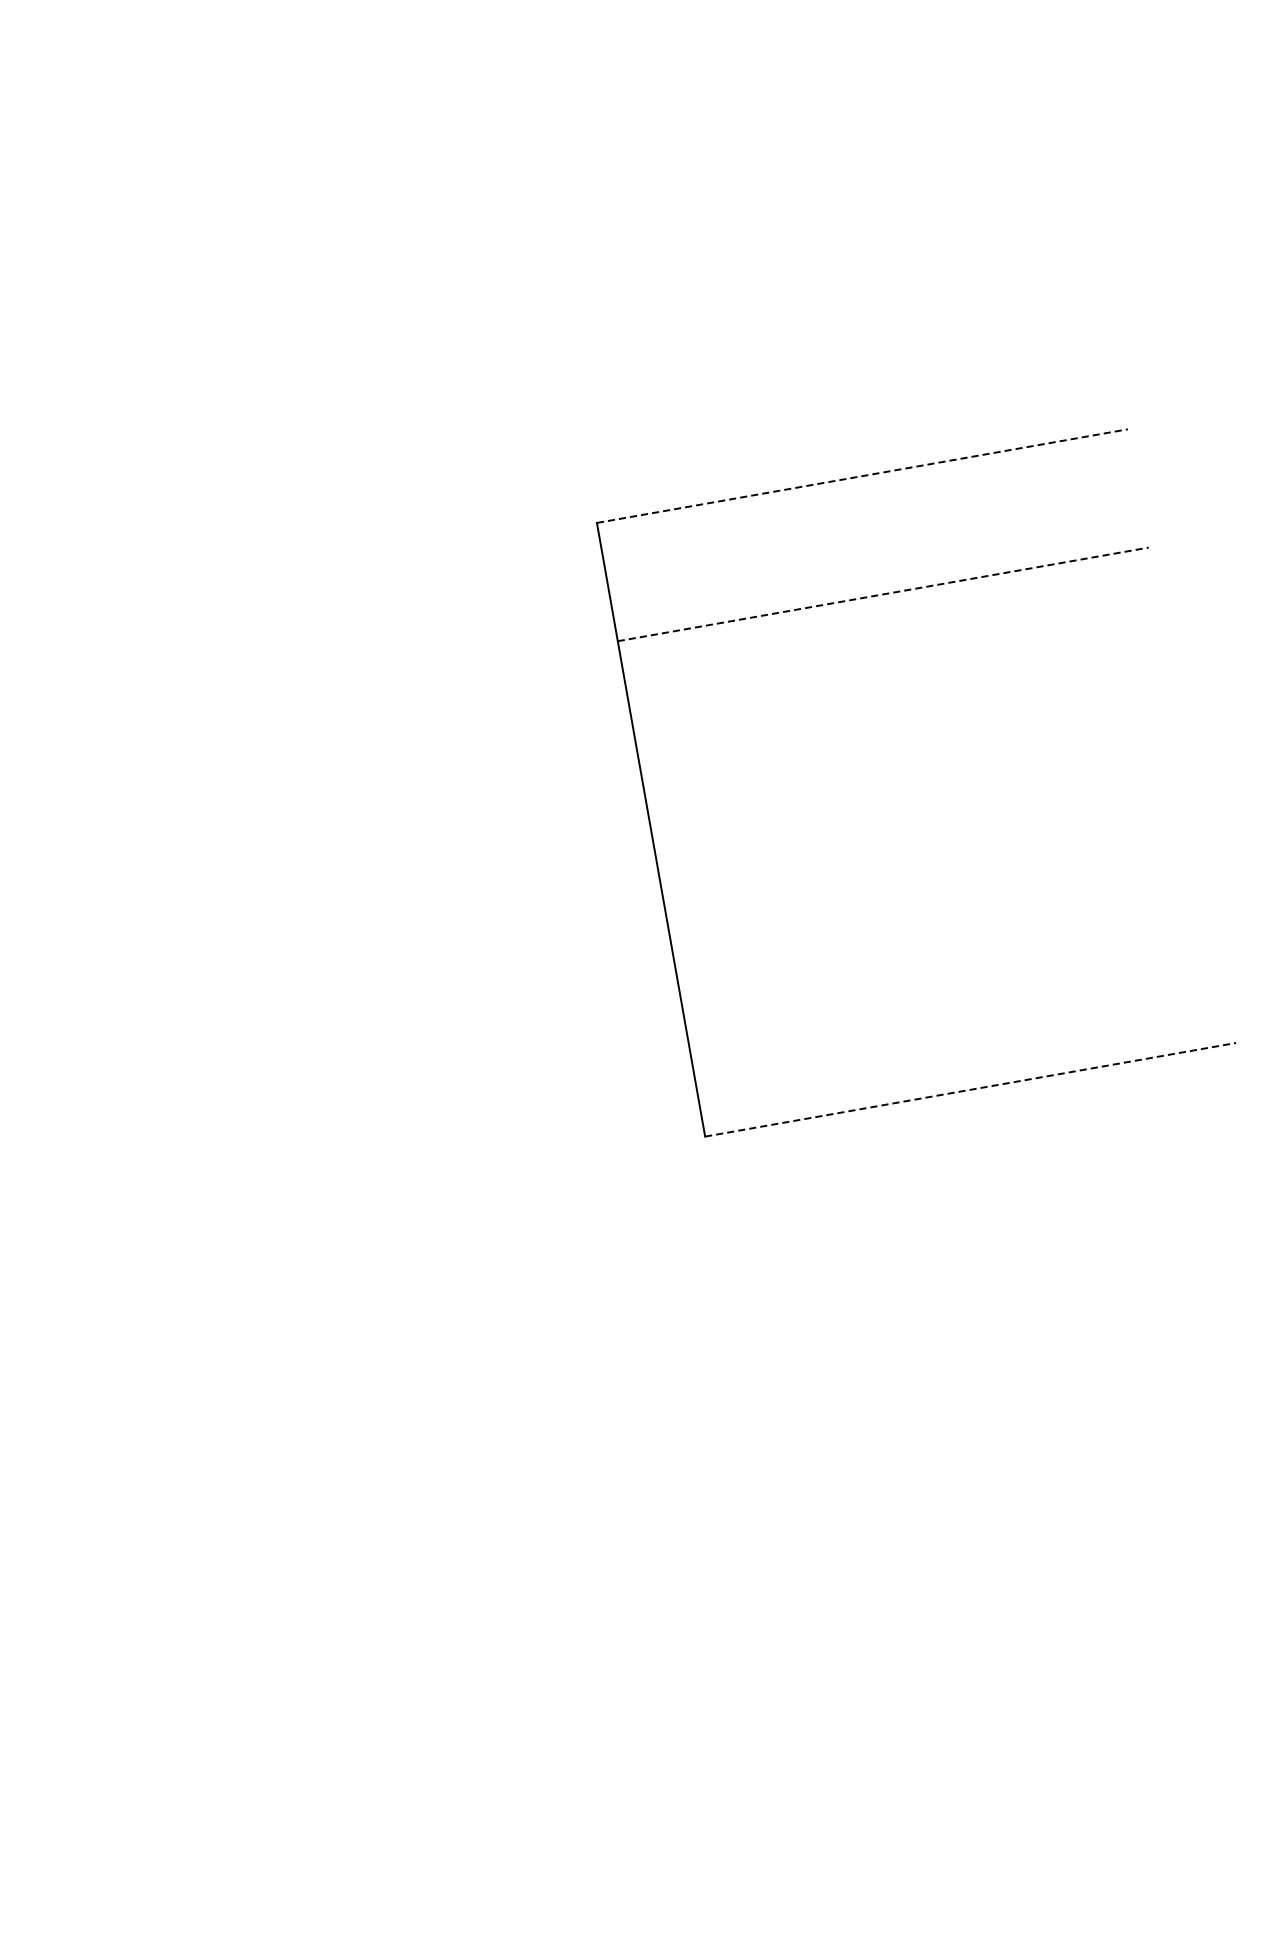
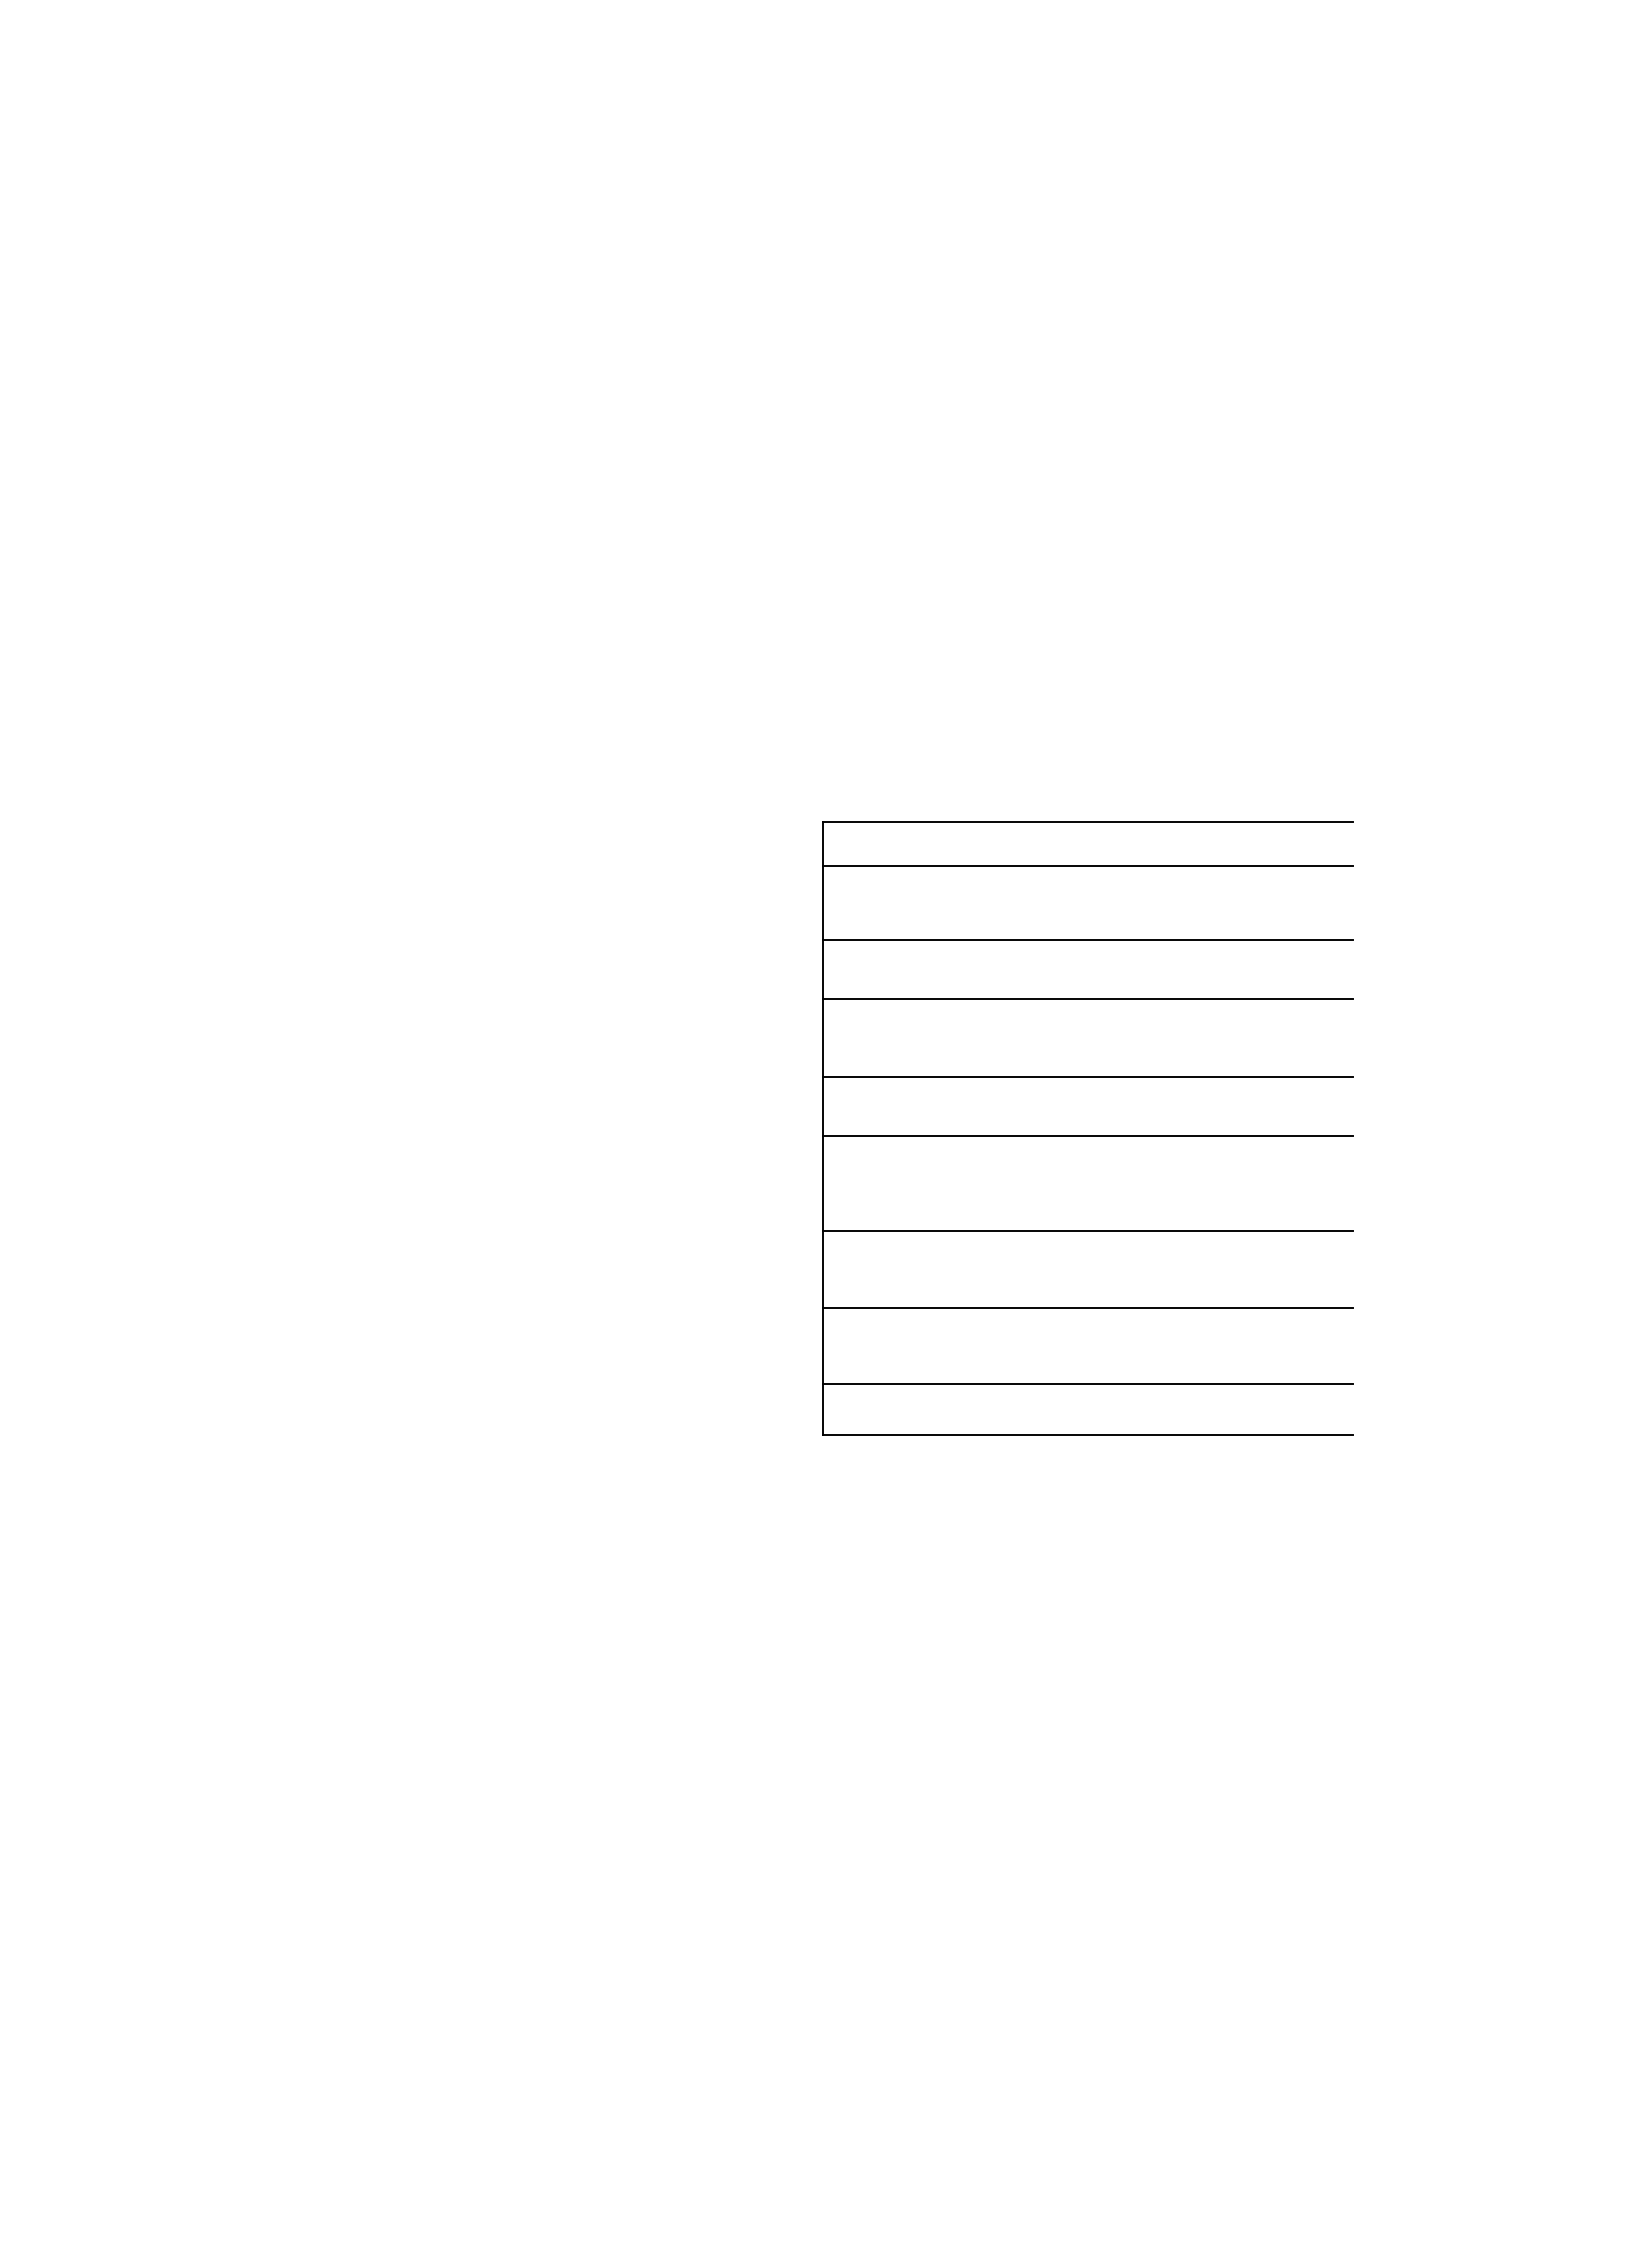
line: (863, 476) -> (1088, 822), dashed -> solid
line: (869, 520) -> (1087, 866), added
line: (884, 594) -> (1088, 940), dashed -> solid
line: (893, 653) -> (1087, 999), added
line: (907, 730) -> (1087, 1076), added
line: (917, 790) -> (1087, 1135), added
line: (934, 886) -> (1087, 1231), added
line: (948, 963) -> (1087, 1308), added
line: (961, 1038) -> (1087, 1383), added
line: (971, 1089) -> (1088, 1434), dashed -> solid

